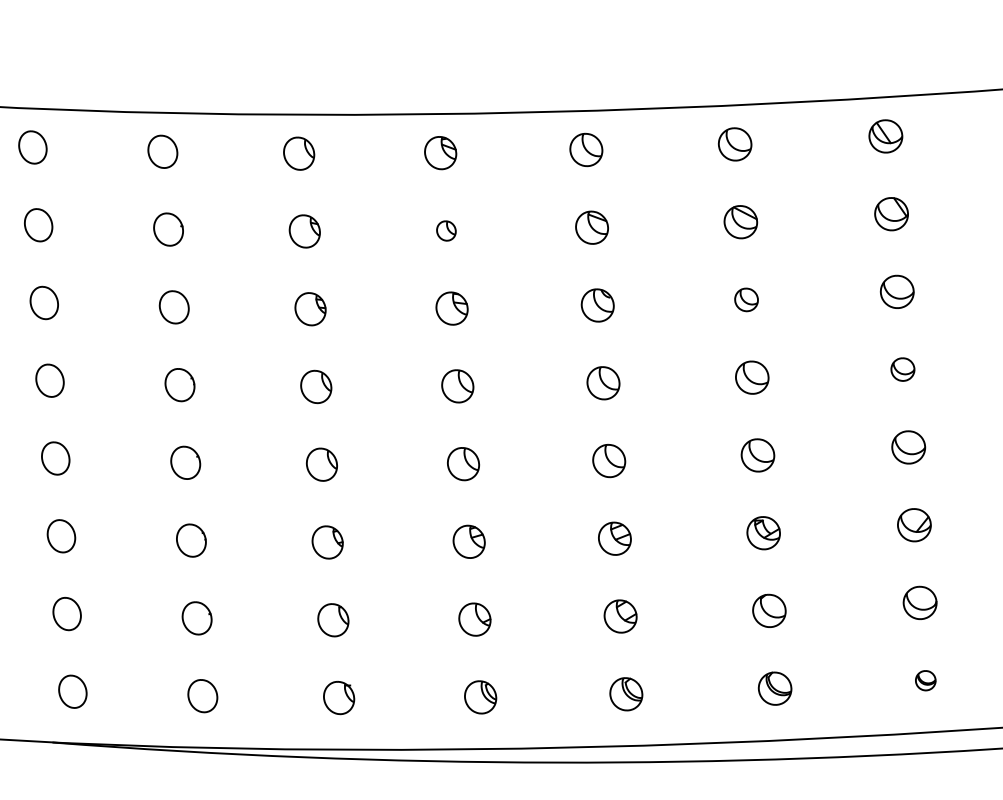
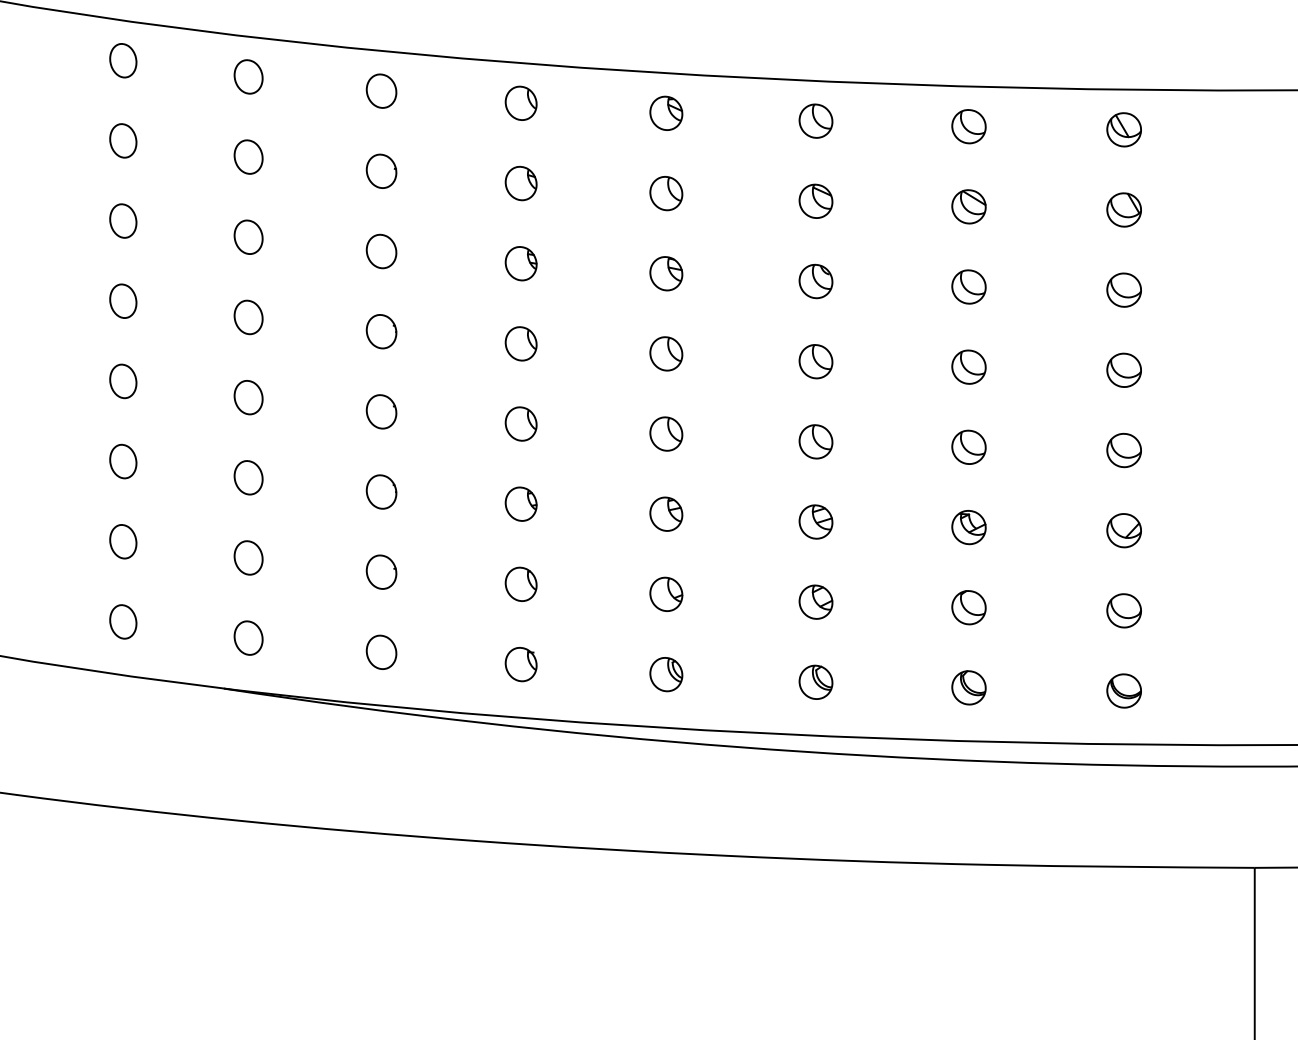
part: (446, 230) -> (666, 193), size x1.67
part: (746, 299) -> (968, 286), size x1.43
part: (902, 368) -> (1123, 369), size x1.43
part: (925, 680) -> (1123, 690), size x1.67

